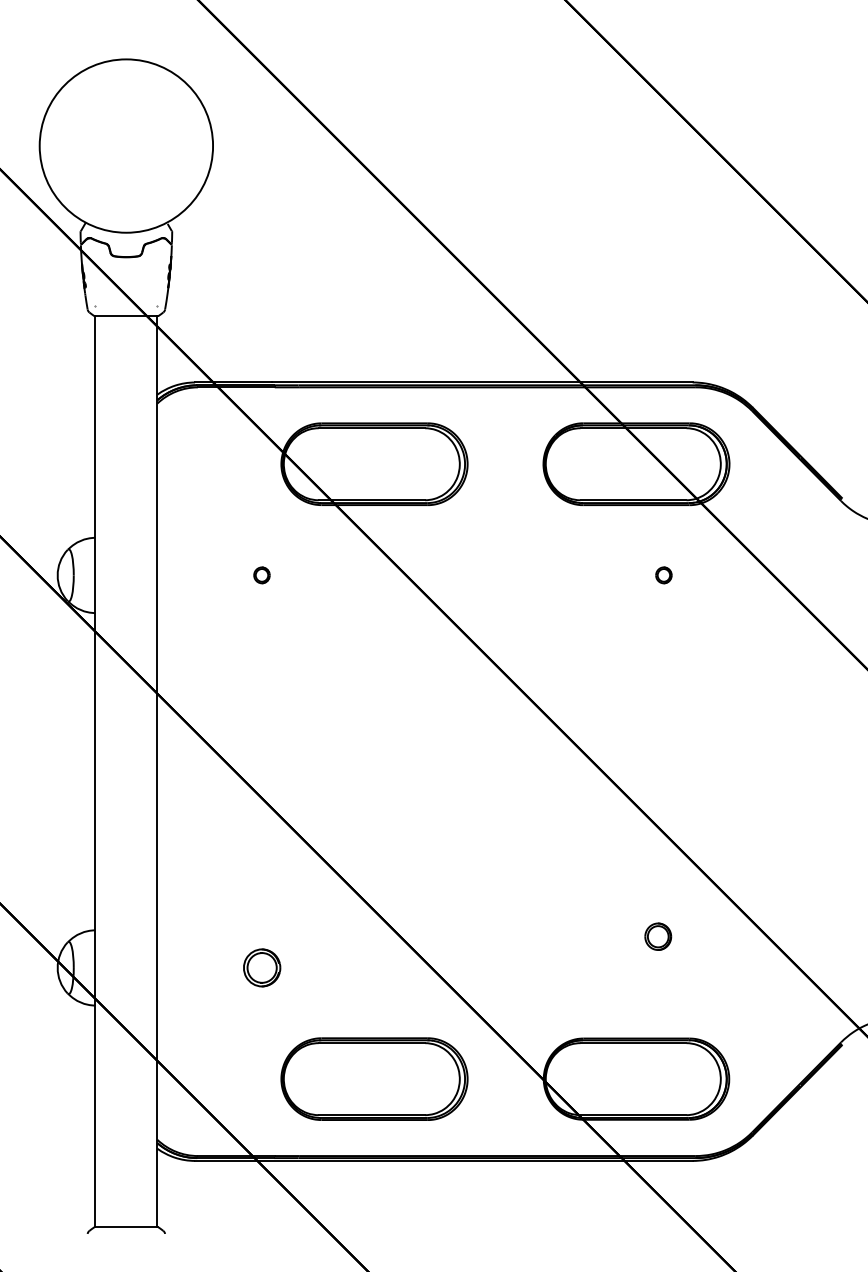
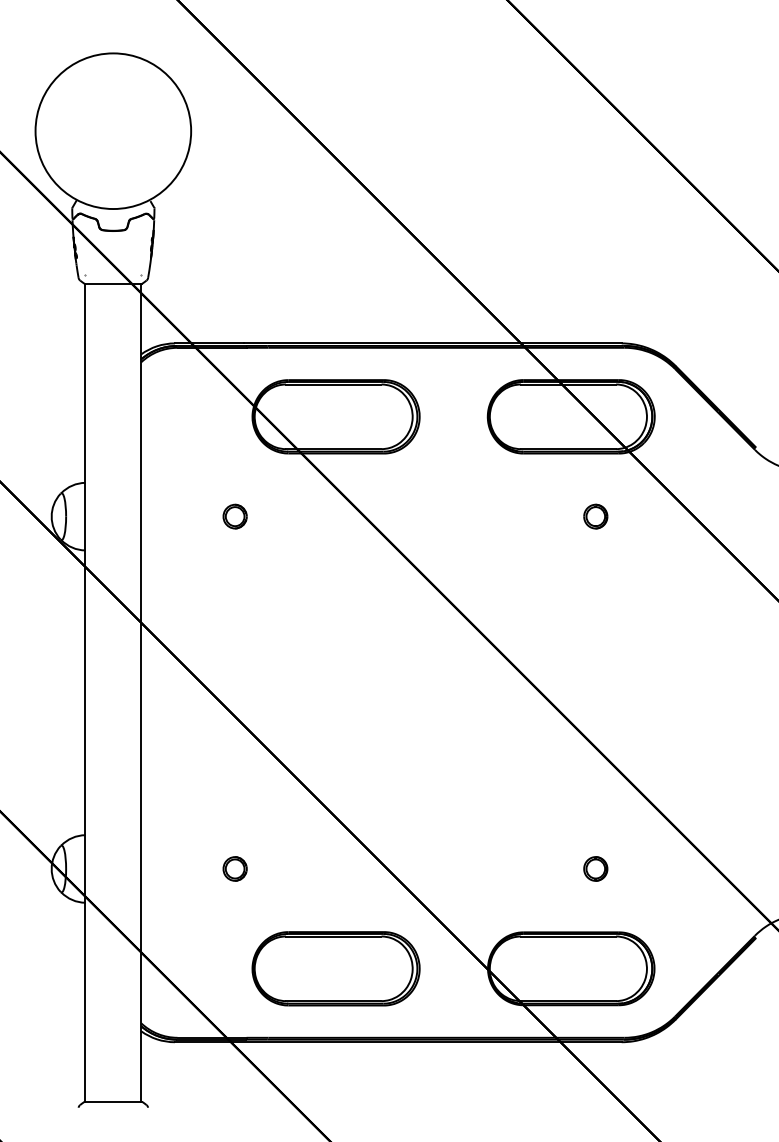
part: (261, 575) -> (234, 516), size x1.67
part: (663, 575) -> (595, 516), size x1.67
part: (657, 936) -> (595, 868), moved
part: (261, 967) -> (234, 868), size x0.71

